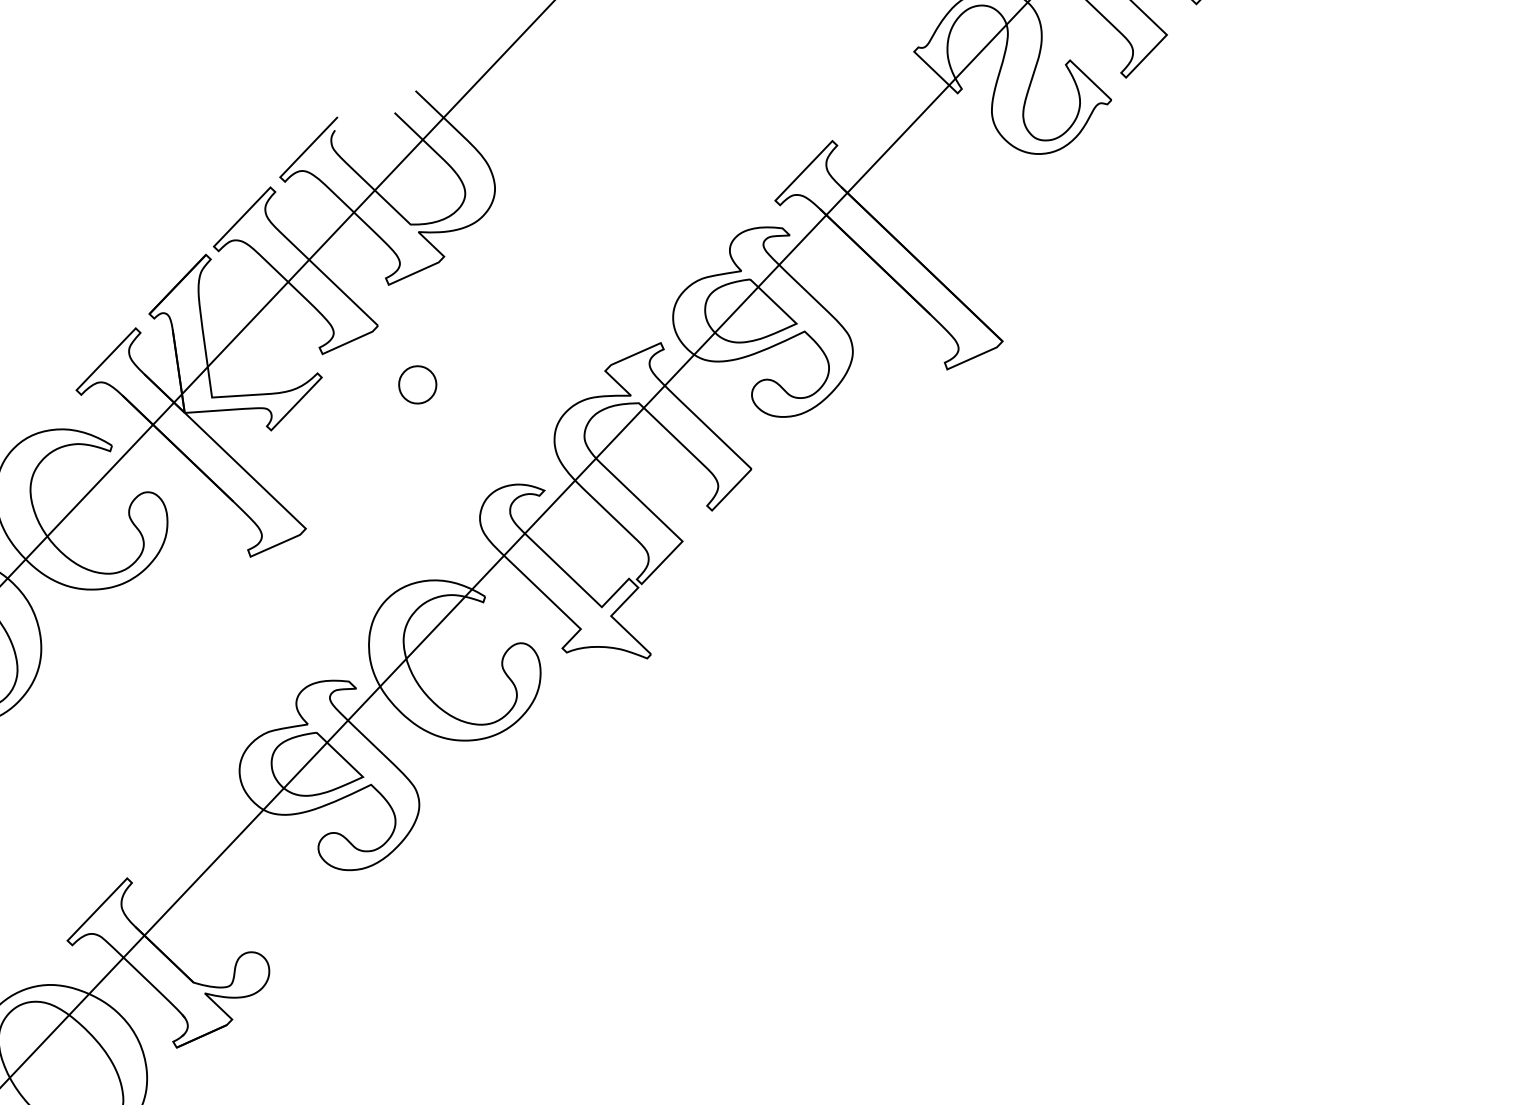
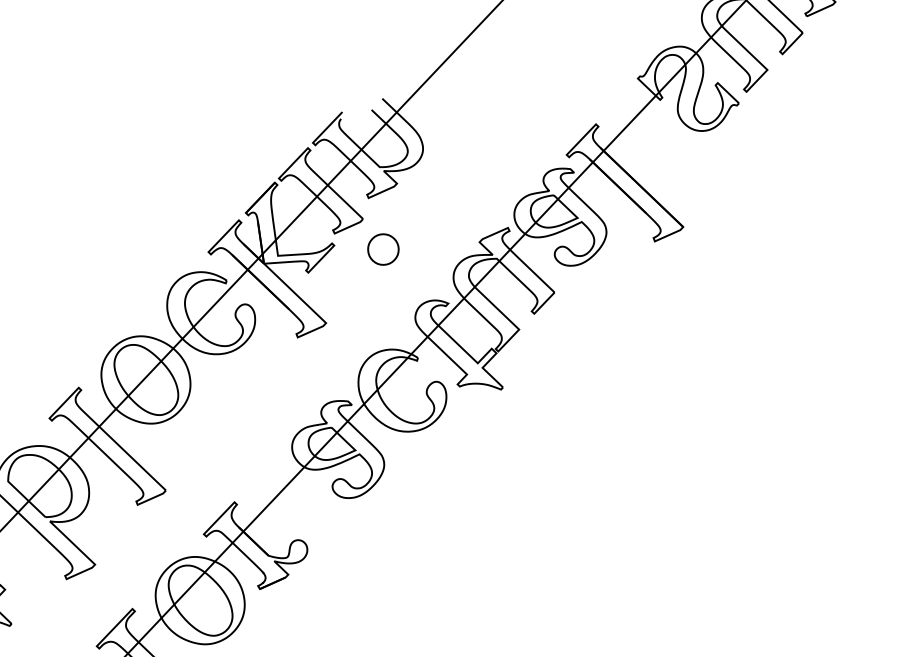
part: (417, 383) -> (383, 248), size x1.6

